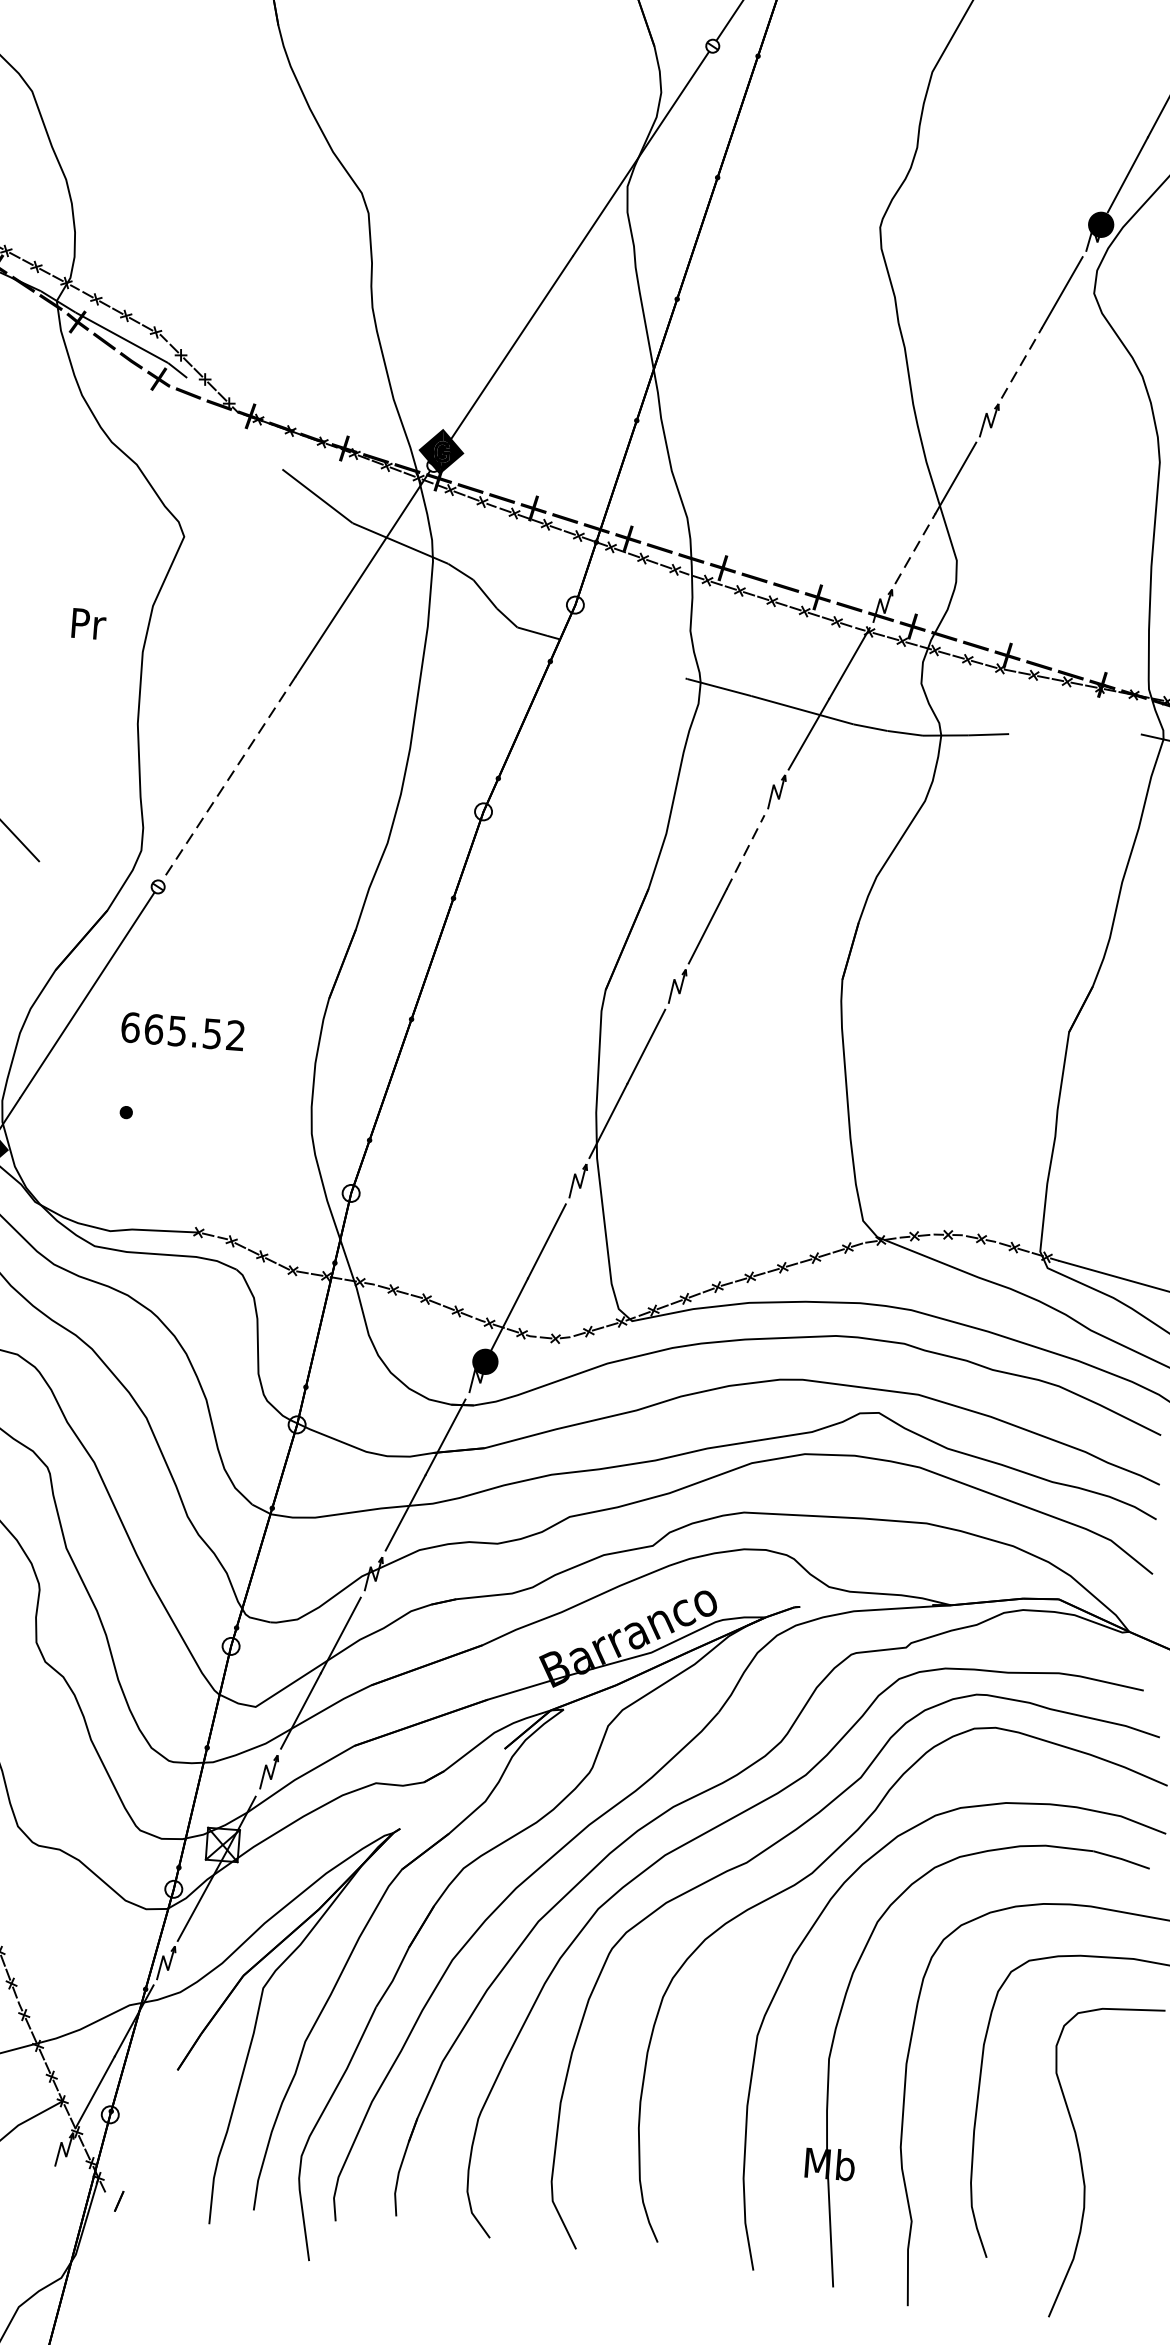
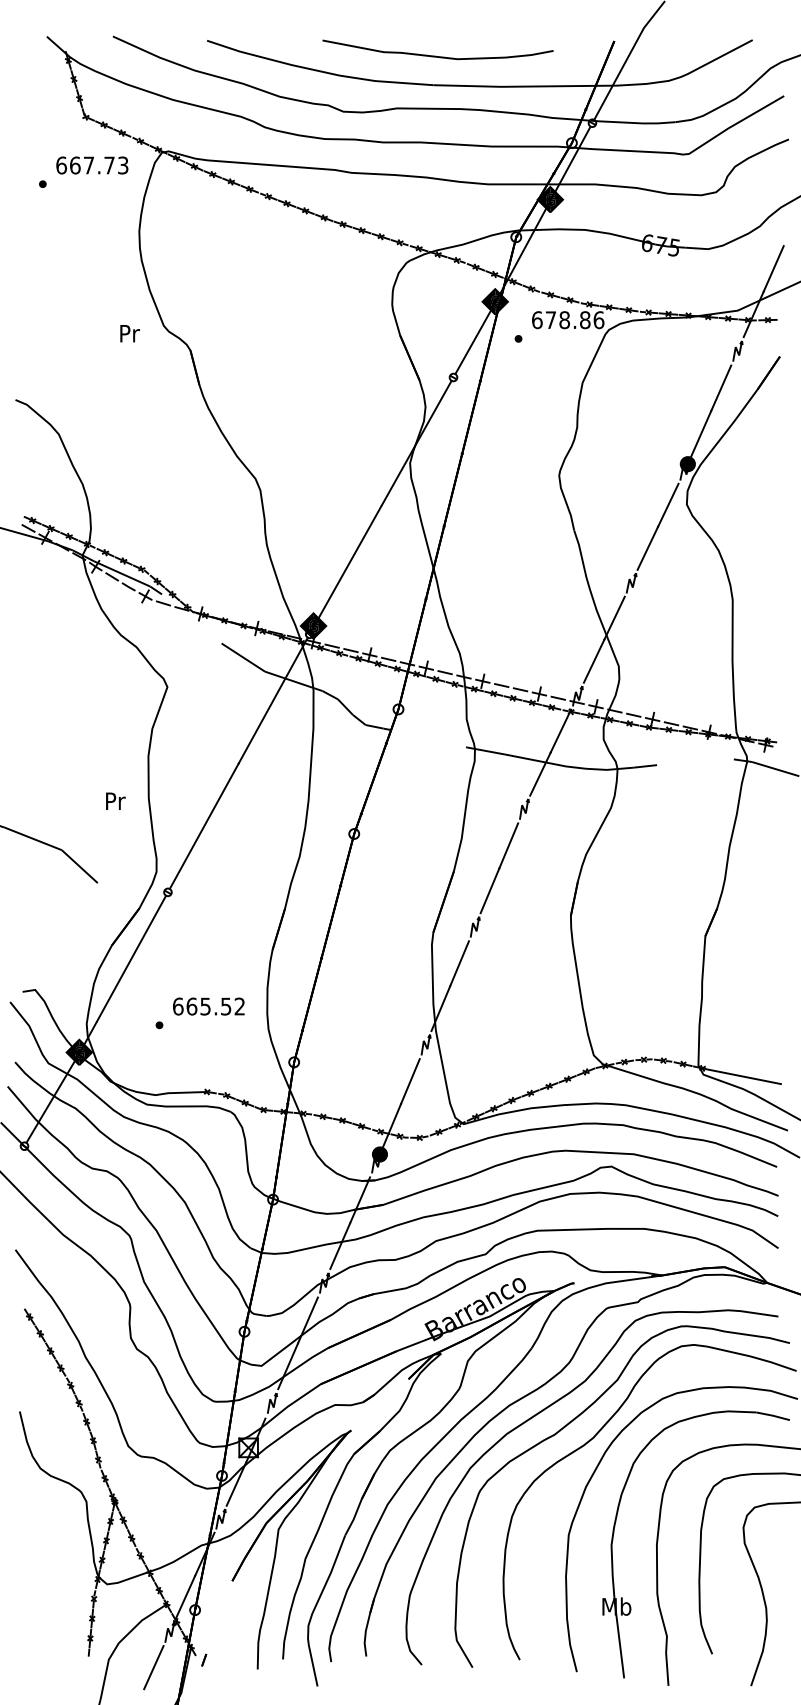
line: (1021, 363) -> (647, 548), dashed -> solid
line: (916, 549) -> (594, 661), dashed -> solid
text: (88, 622) -> (115, 800), moved
line: (229, 779) -> (204, 826), dashed -> solid
line: (745, 851) -> (508, 845), dashed -> solid
text: (182, 1031) -> (208, 1006), moved
line: (31, 2207) -> (153, 1667), added

